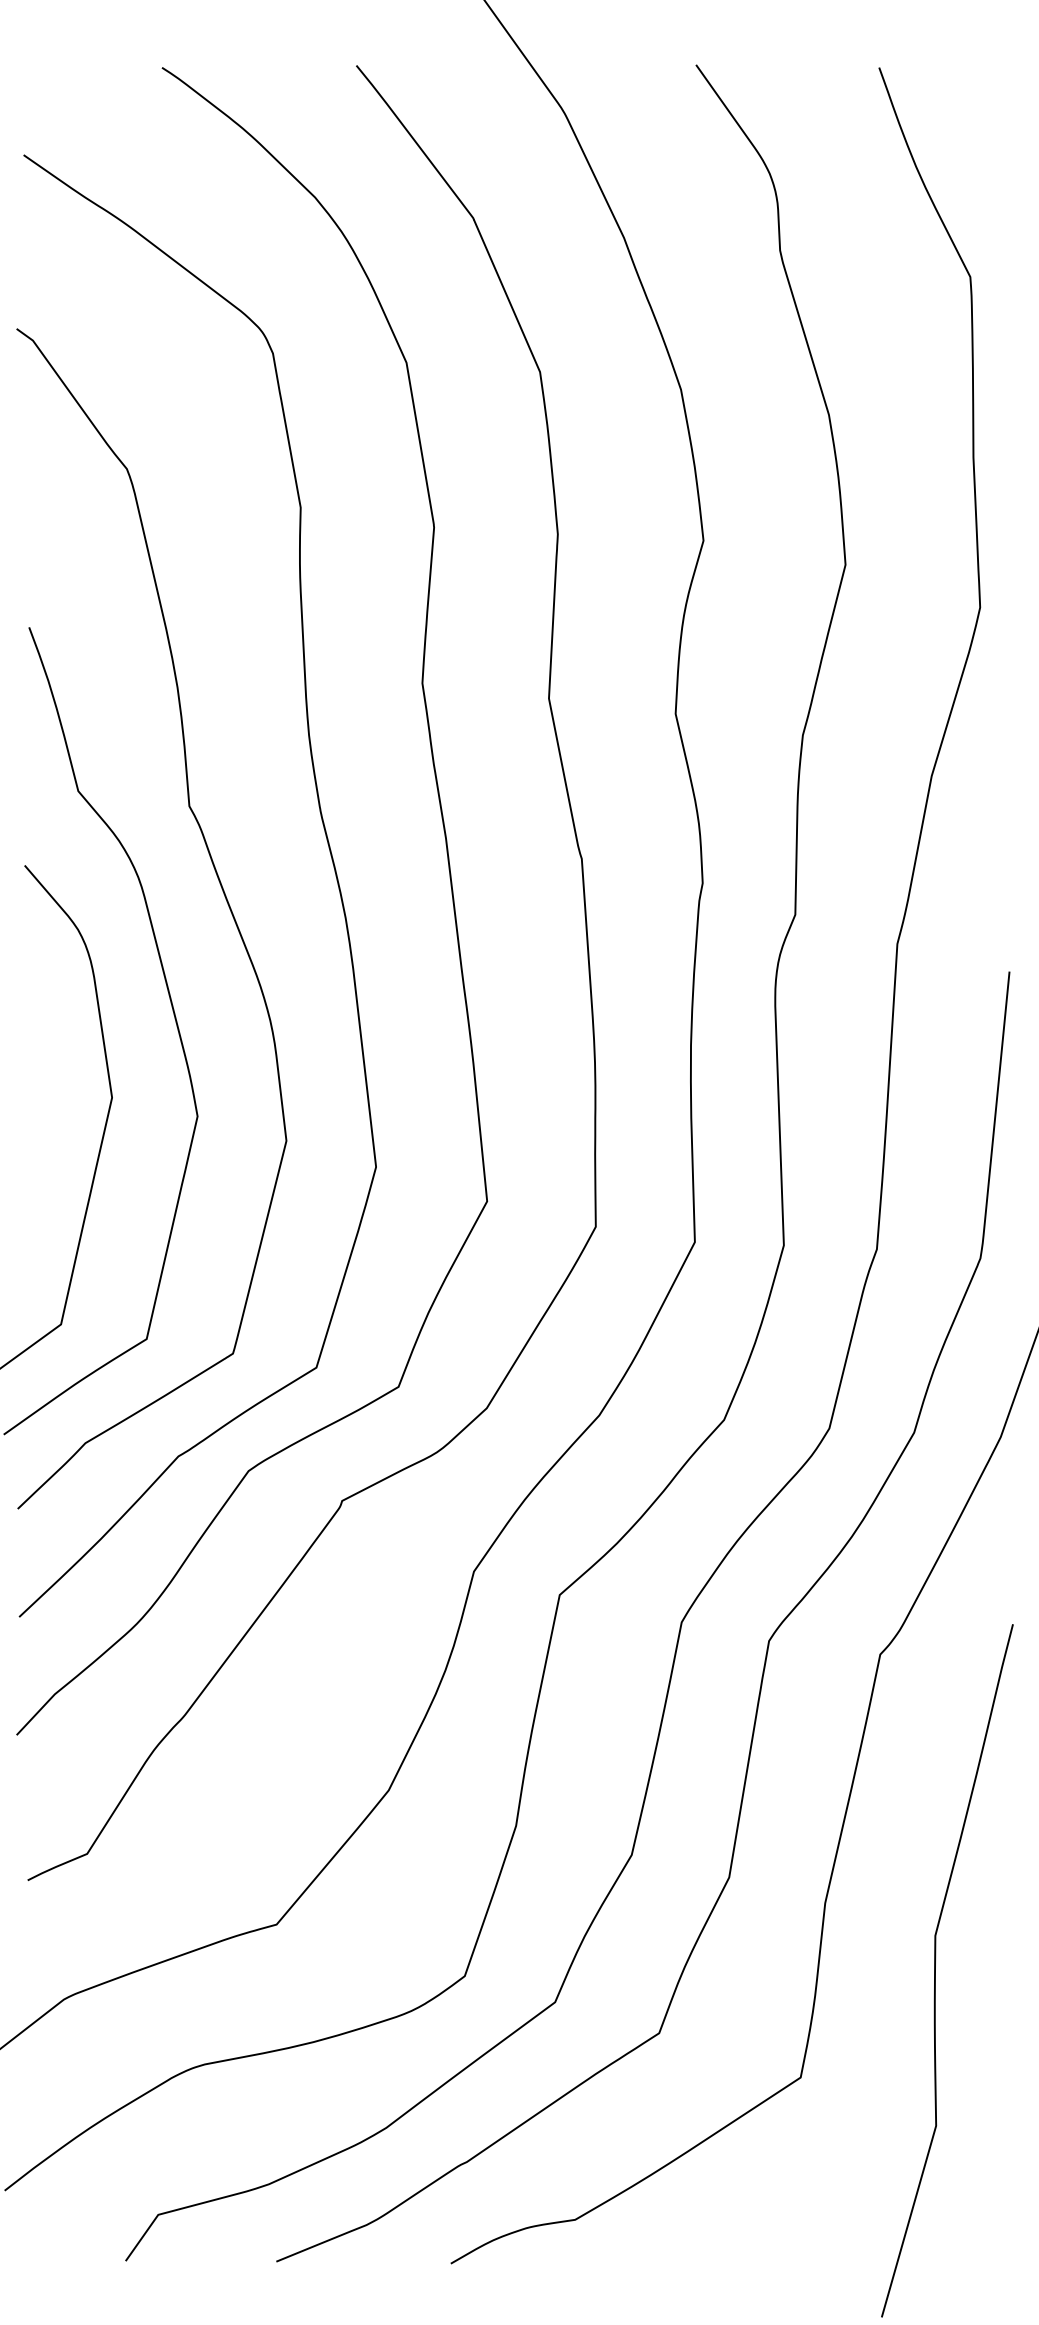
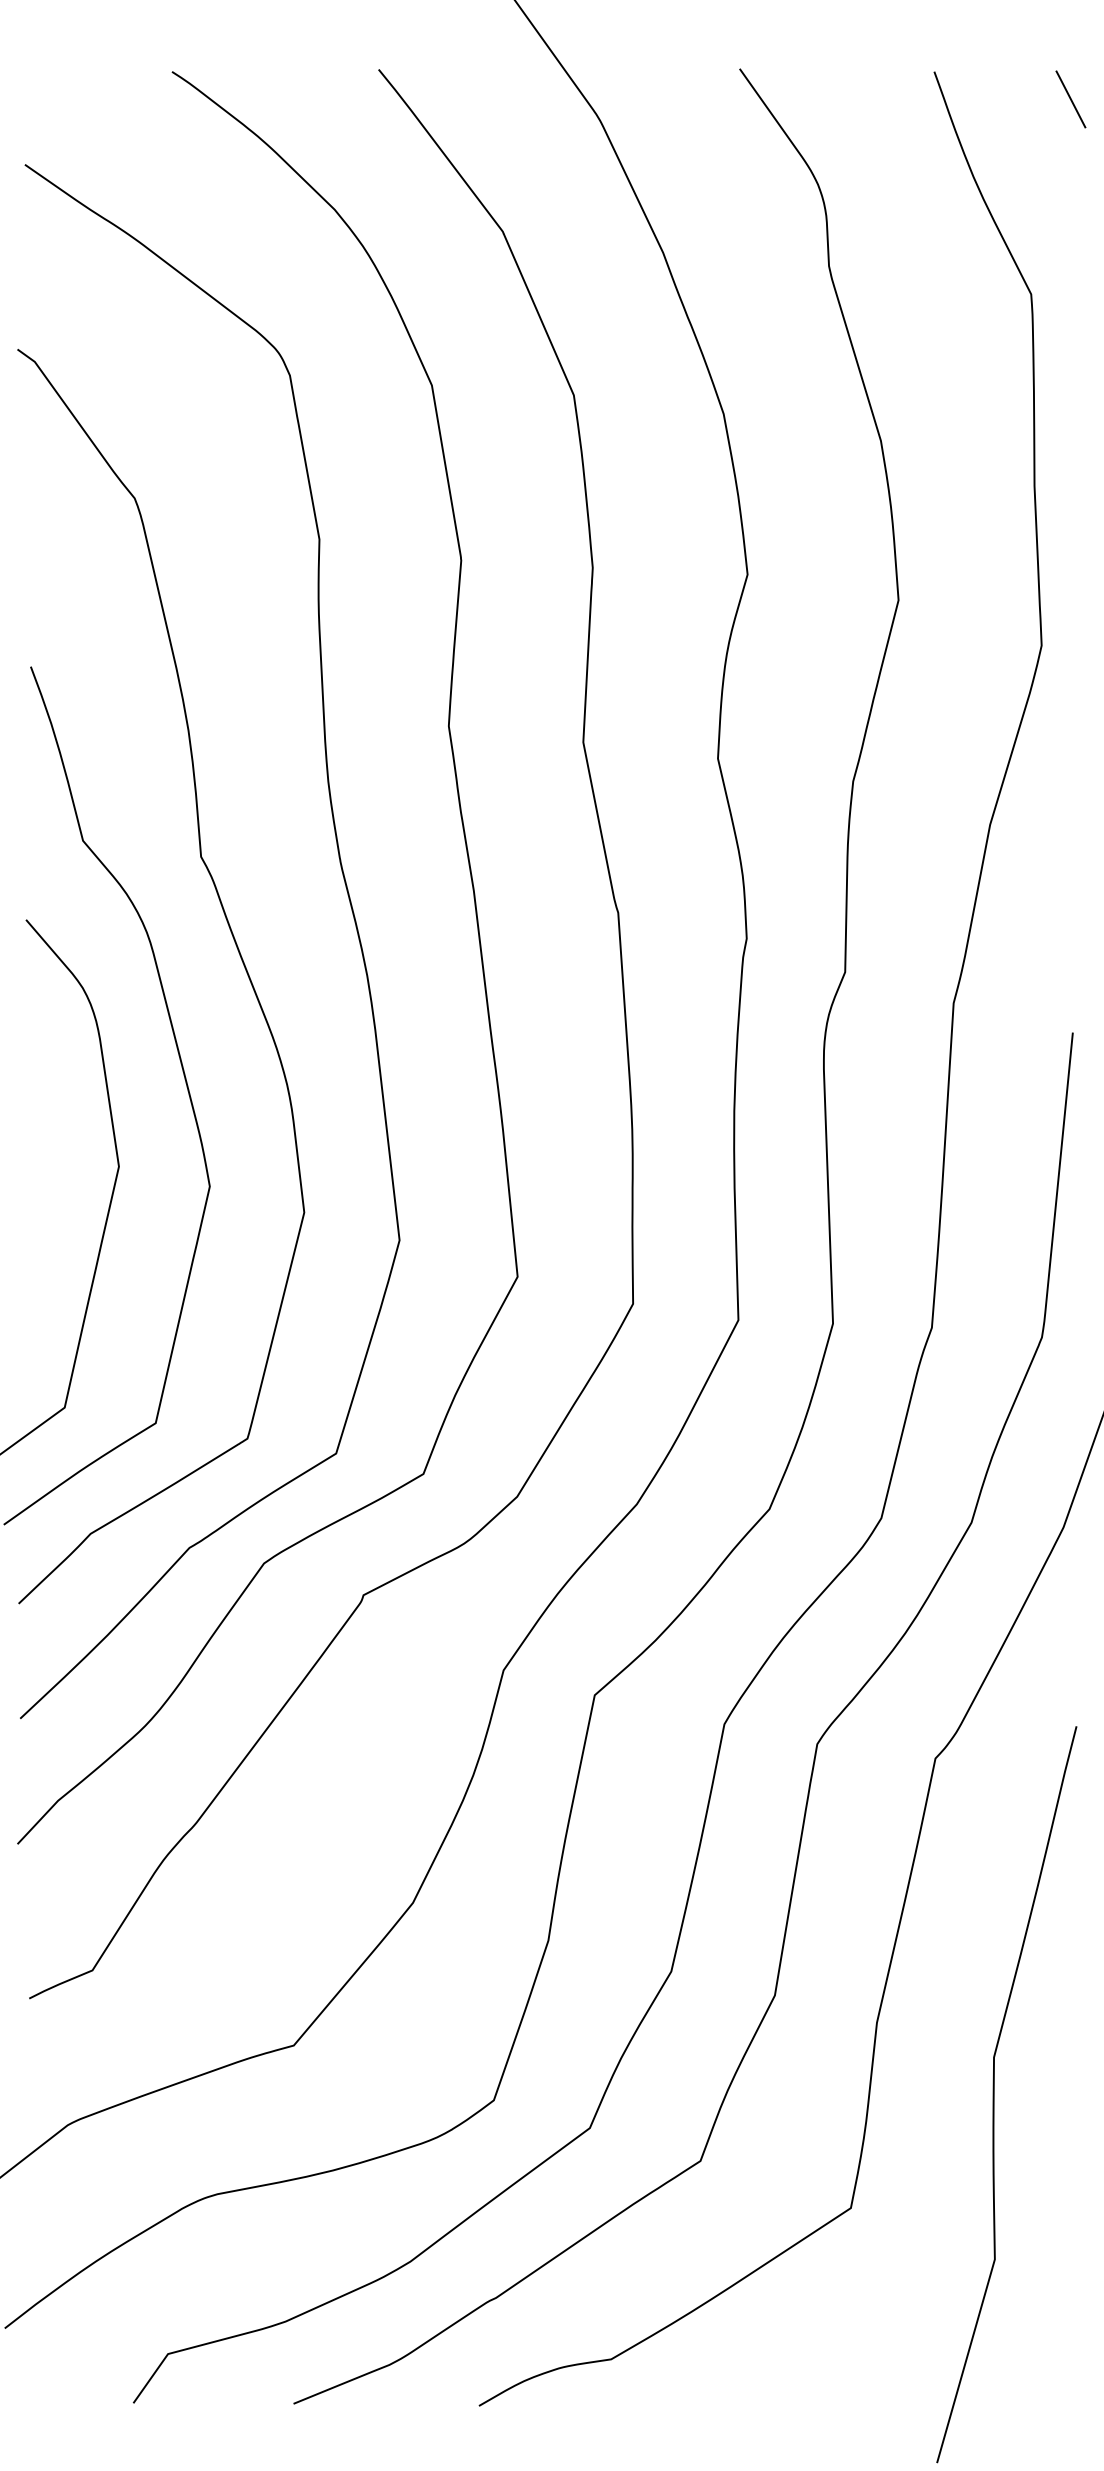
line: (1007, 93) -> (1070, 99), added

